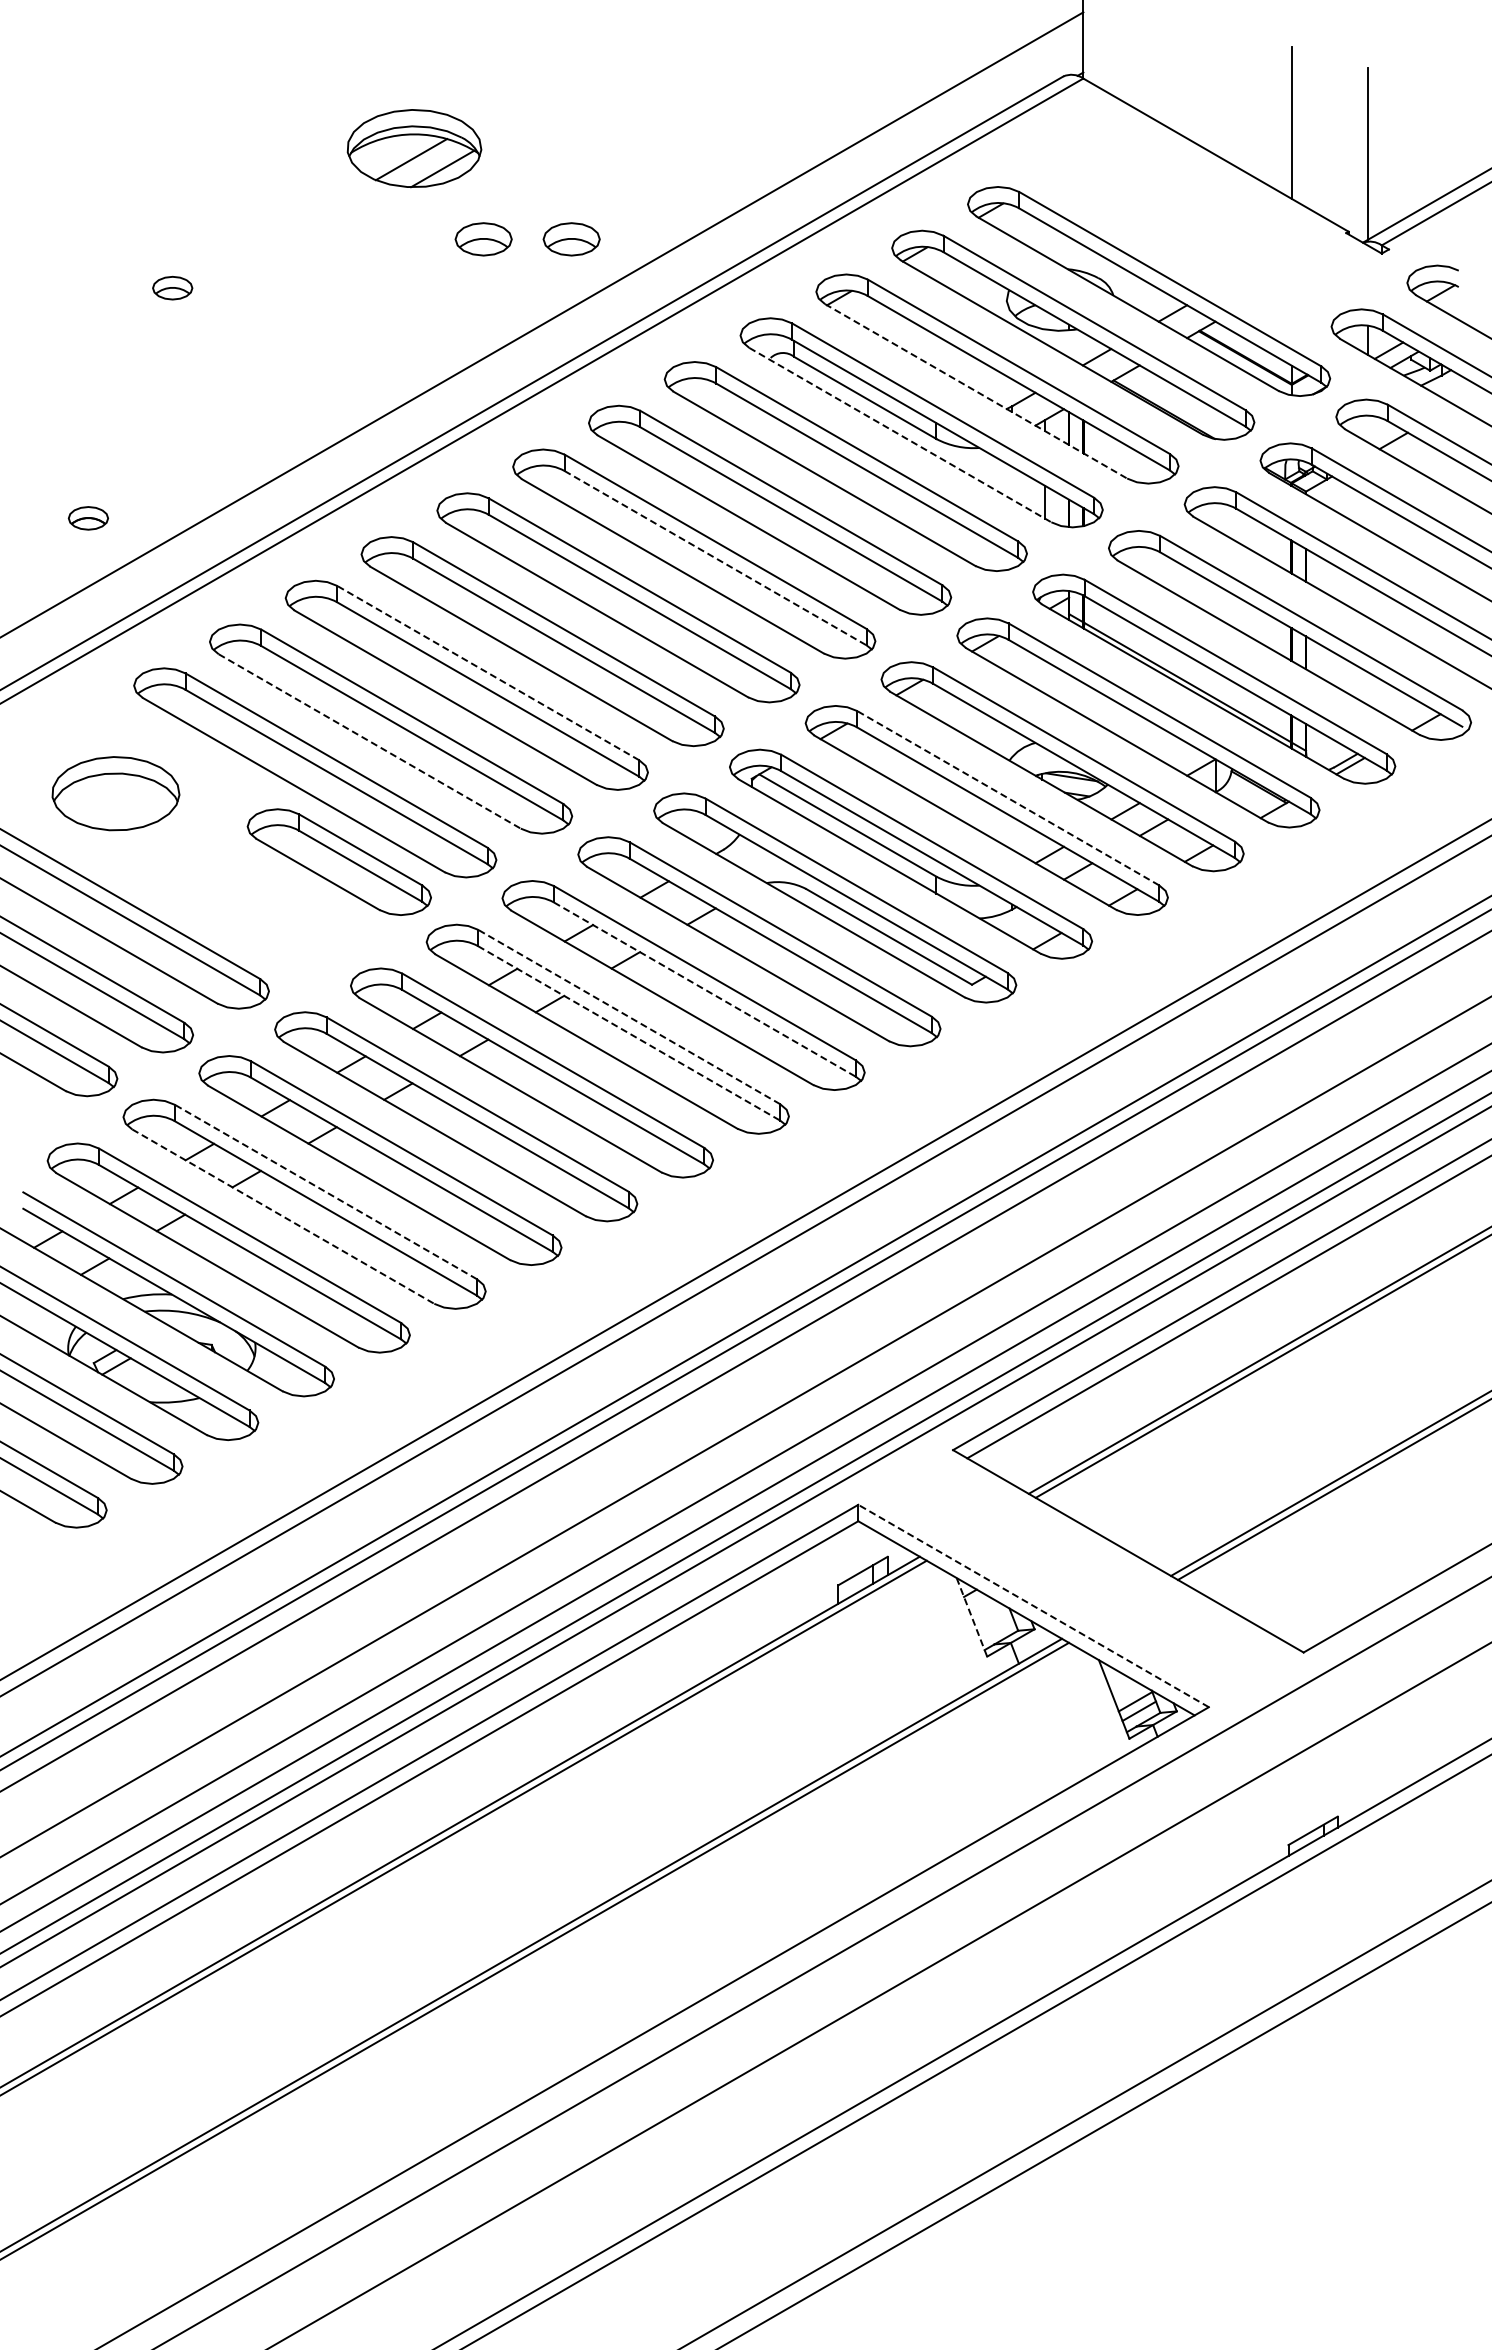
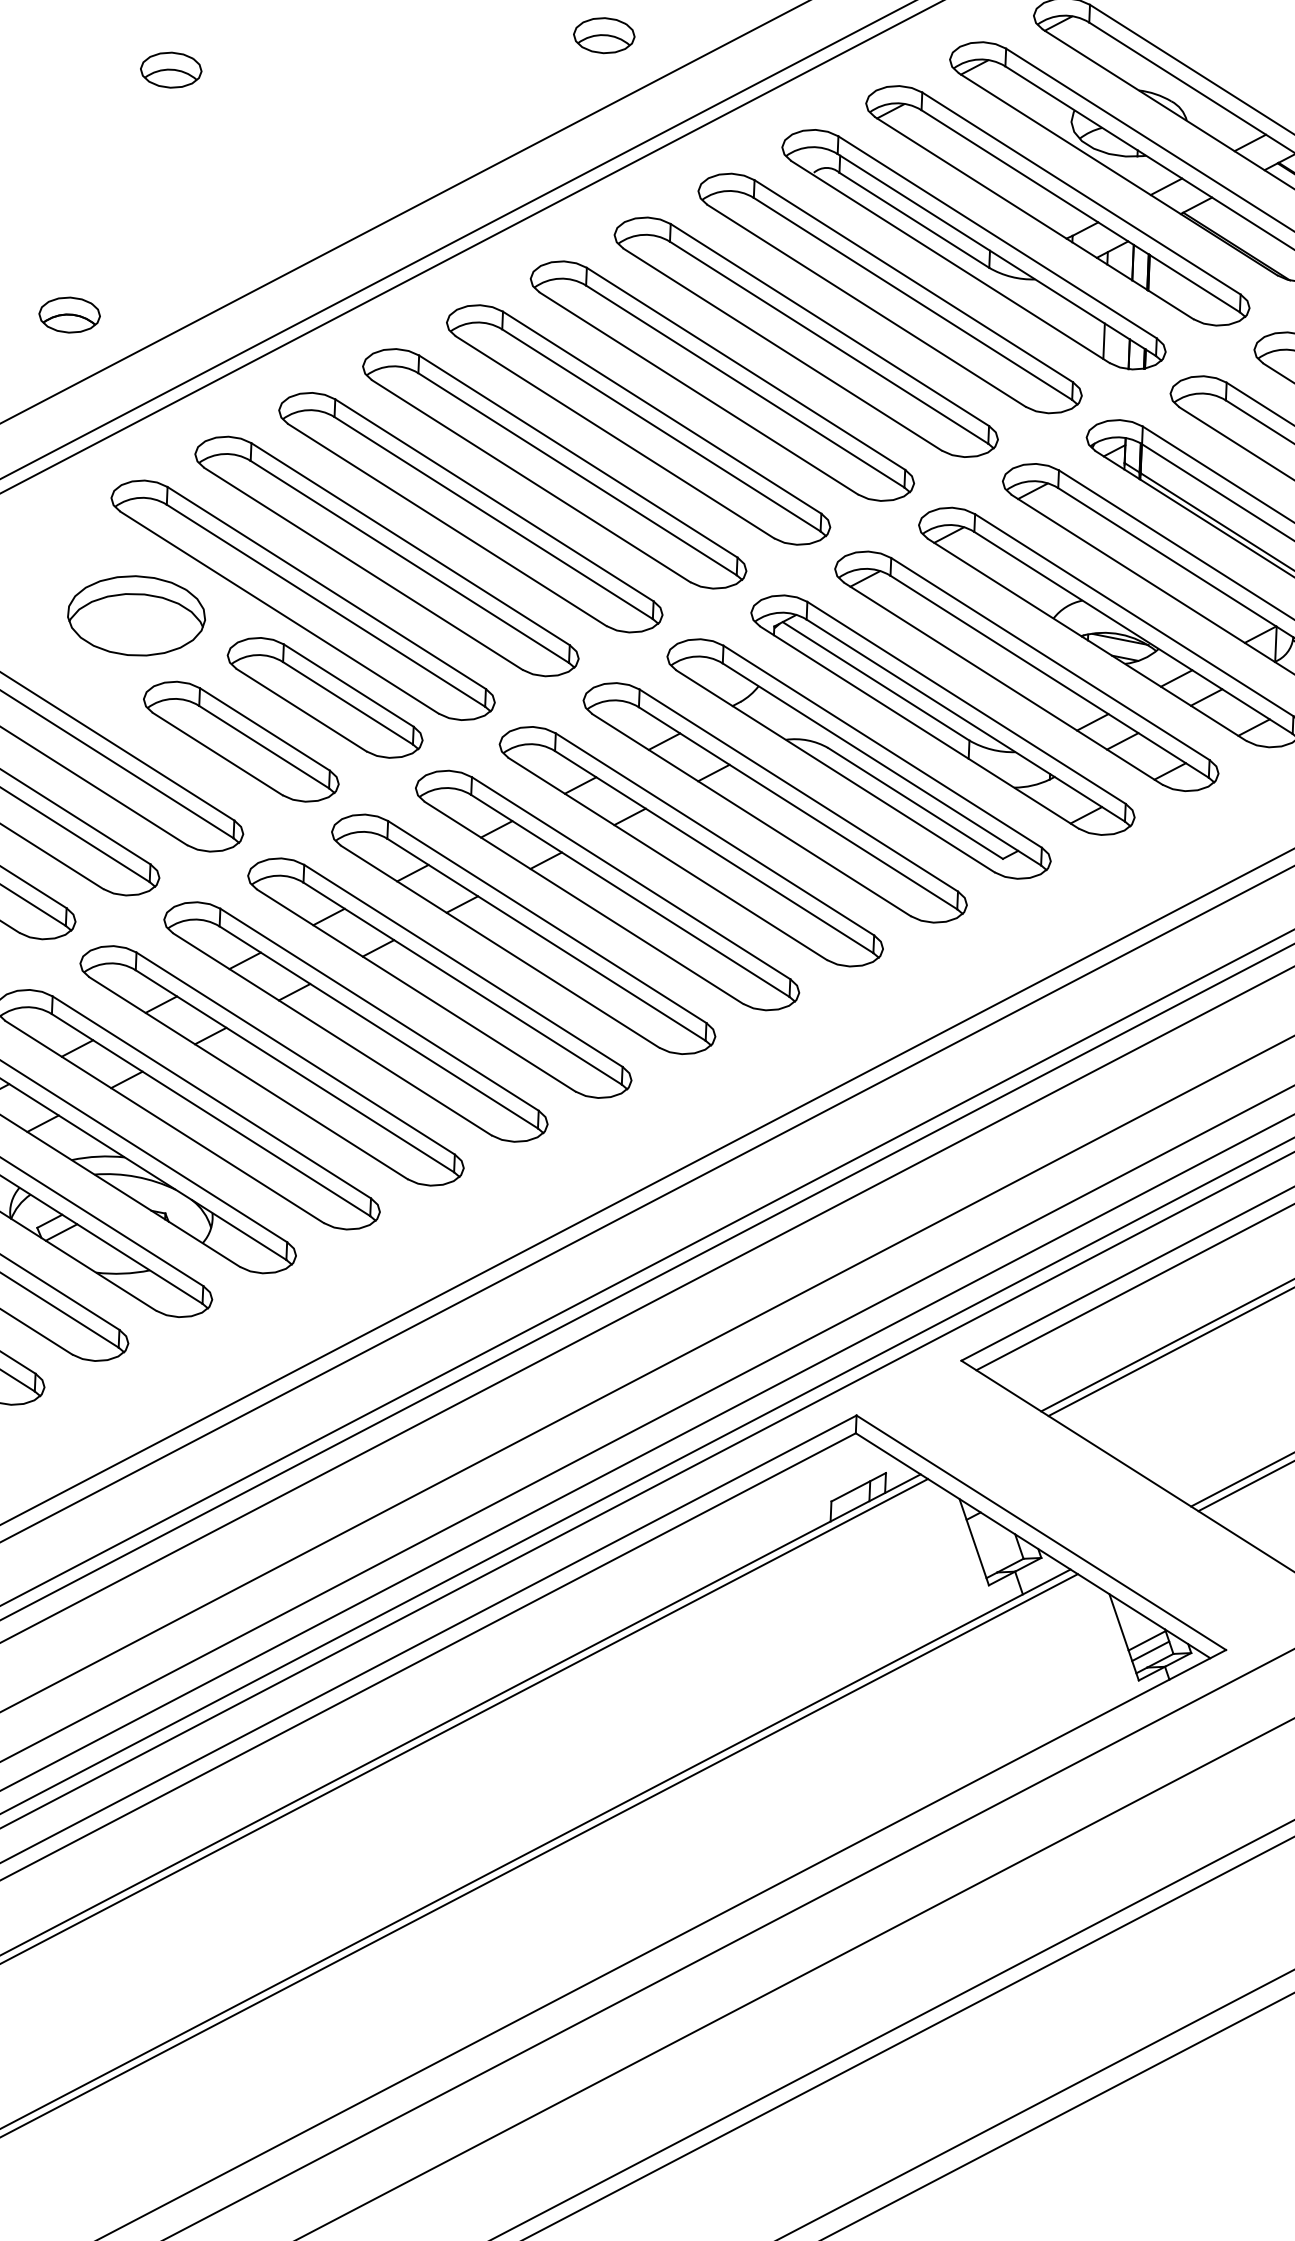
part: (483, 239) -> (509, 31), removed
part: (172, 288) -> (170, 70), size x1.43
line: (976, 391) -> (1034, 218), dashed -> solid
line: (900, 435) -> (950, 262), dashed -> solid
part: (88, 518) -> (69, 315), size x1.43
line: (716, 558) -> (746, 386), dashed -> solid
line: (487, 672) -> (493, 499), dashed -> solid
line: (370, 741) -> (364, 568), dashed -> solid
part: (115, 793) -> (136, 615), moved
line: (1007, 797) -> (1049, 658), dashed -> solid
part: (263, 905) -> (241, 741), added
line: (705, 989) -> (714, 851), dashed -> solid
line: (628, 1016) -> (630, 877), dashed -> solid
line: (629, 1033) -> (630, 896), dashed -> solid
line: (325, 1191) -> (295, 1052), dashed -> solid
line: (283, 1216) -> (248, 1078), dashed -> solid
line: (1033, 1605) -> (1041, 1532), dashed -> solid
line: (972, 1617) -> (974, 1542), dashed -> solid

